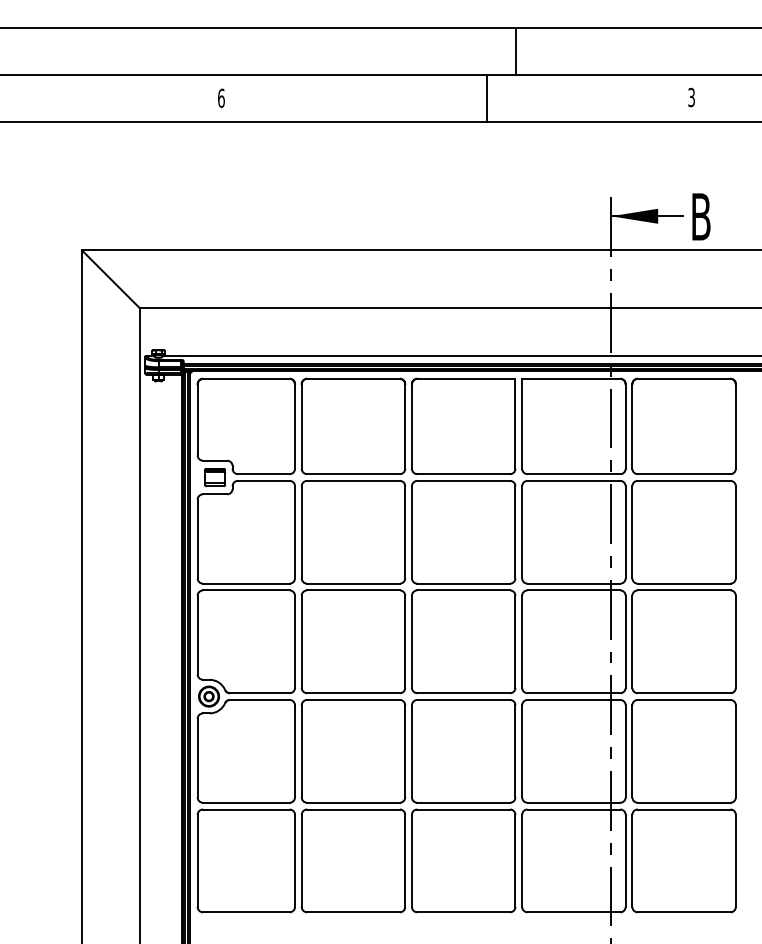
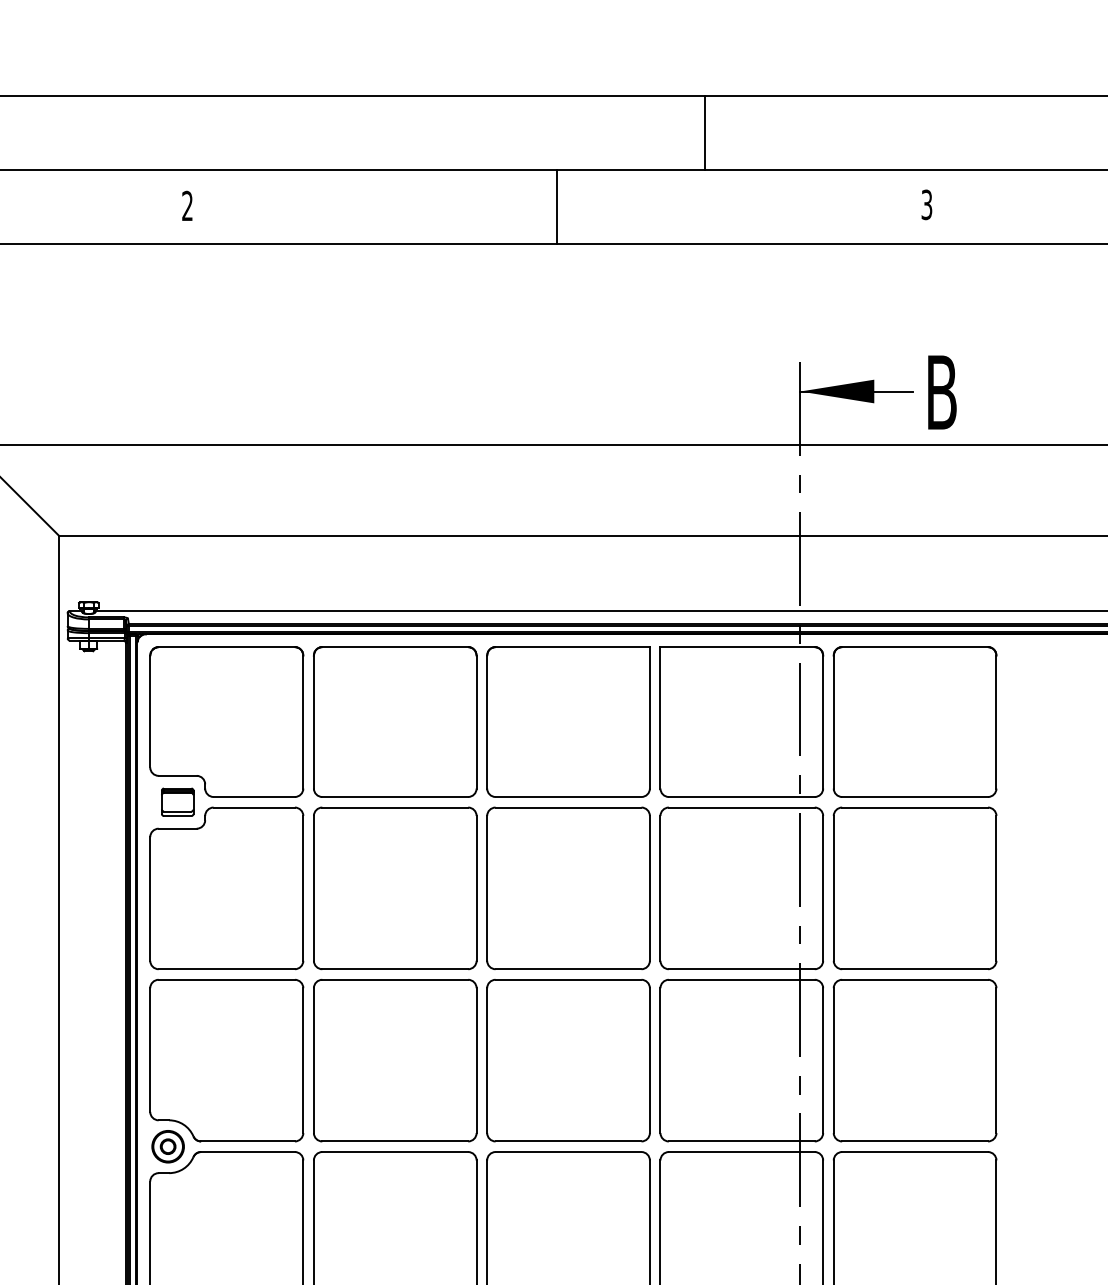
line: (516, 51) -> (705, 132), moved
text: (221, 97) -> (187, 204), 6 -> 2
line: (487, 98) -> (557, 206), moved

